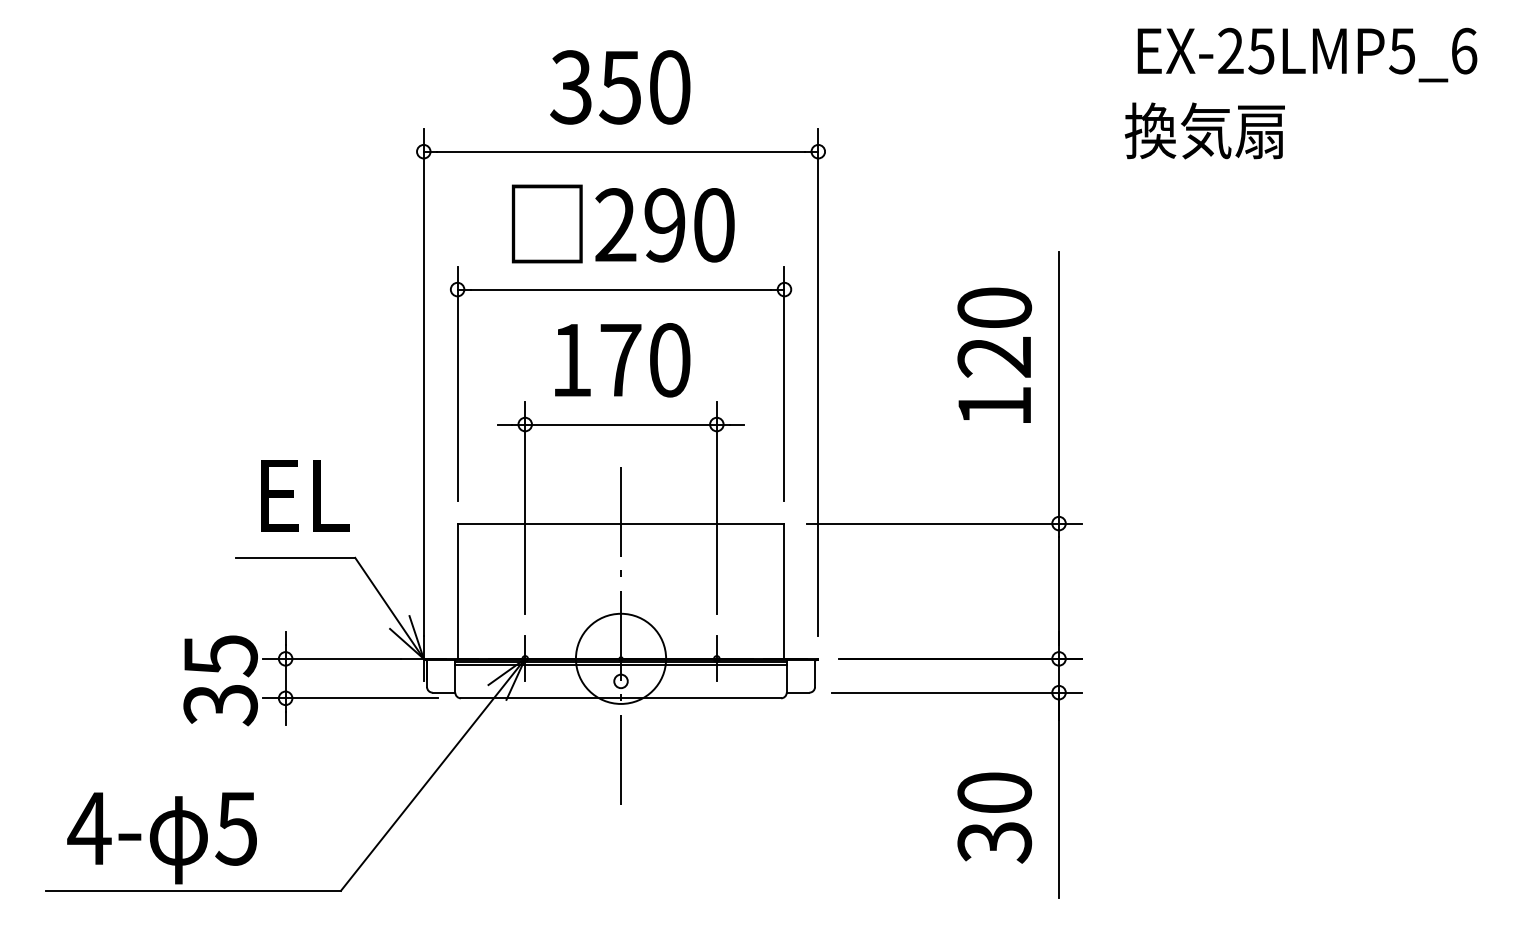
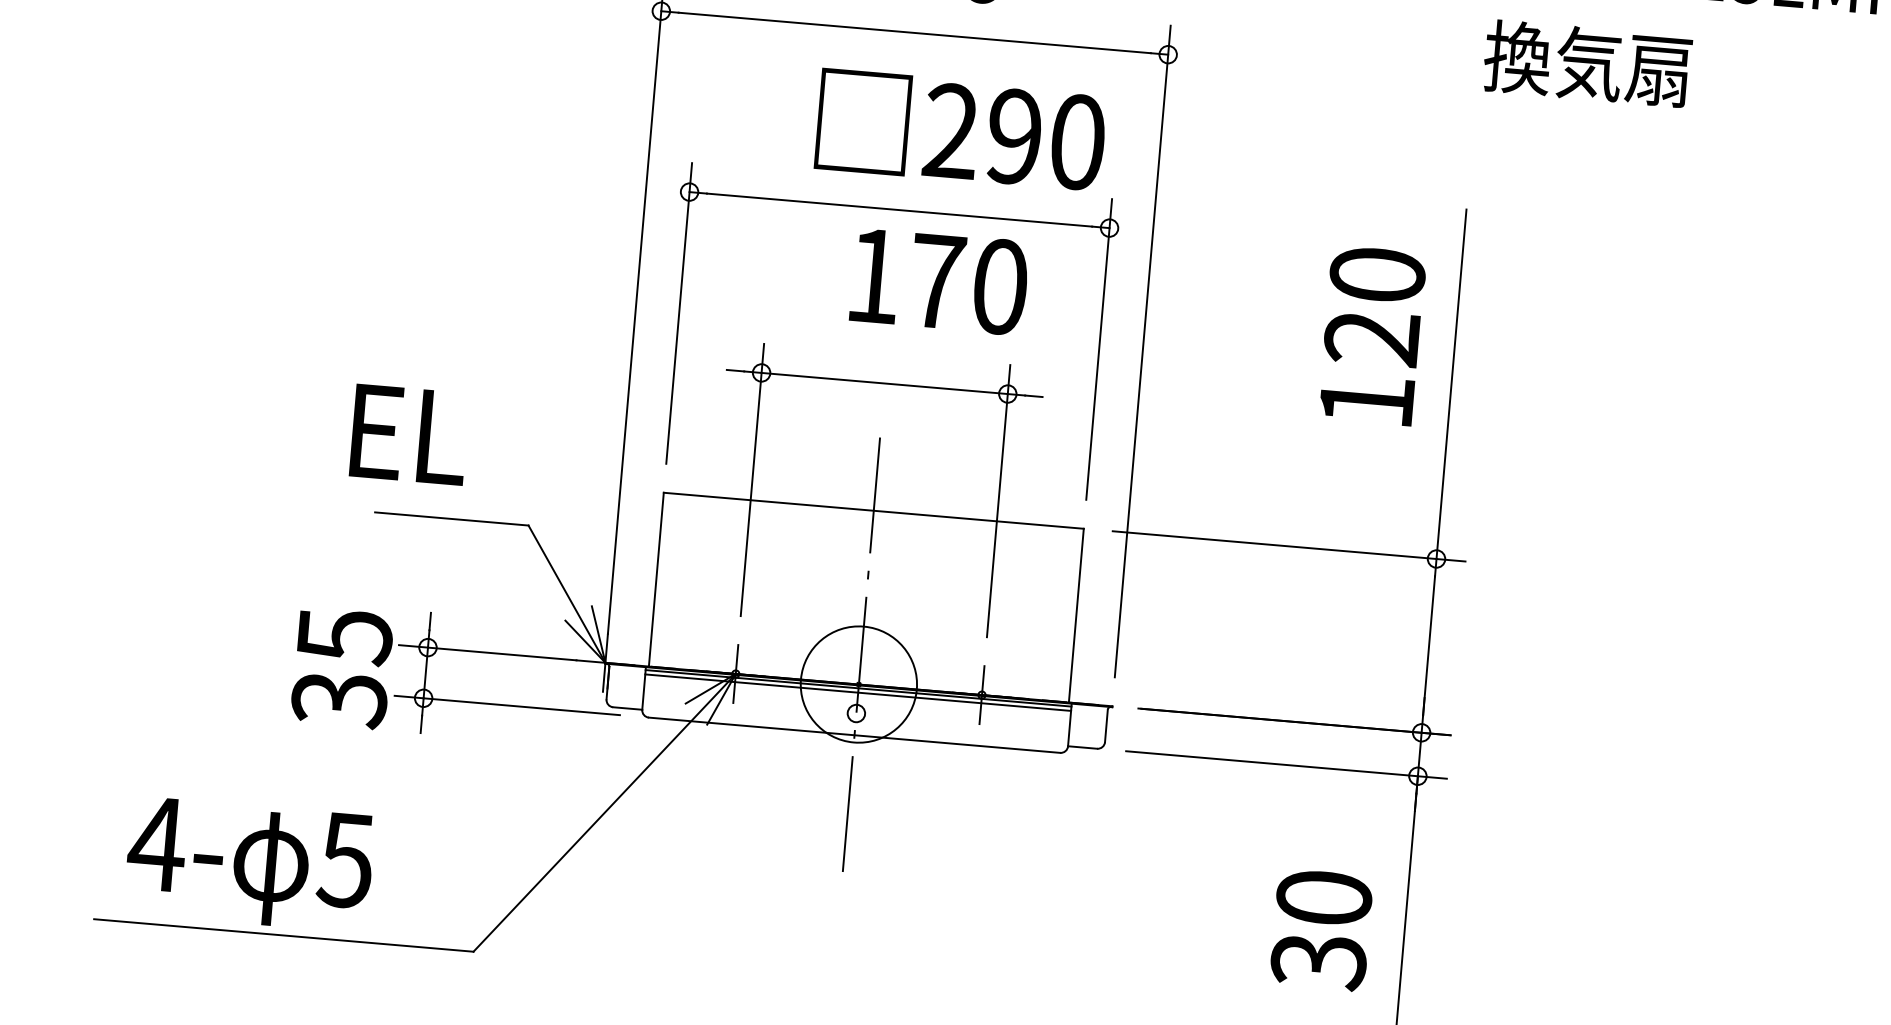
text: (1204, 130) -> (1587, 63), moved
text: (622, 223) -> (960, 129), moved
text: (622, 360) -> (939, 281), moved
text: (305, 495) -> (409, 434), moved

